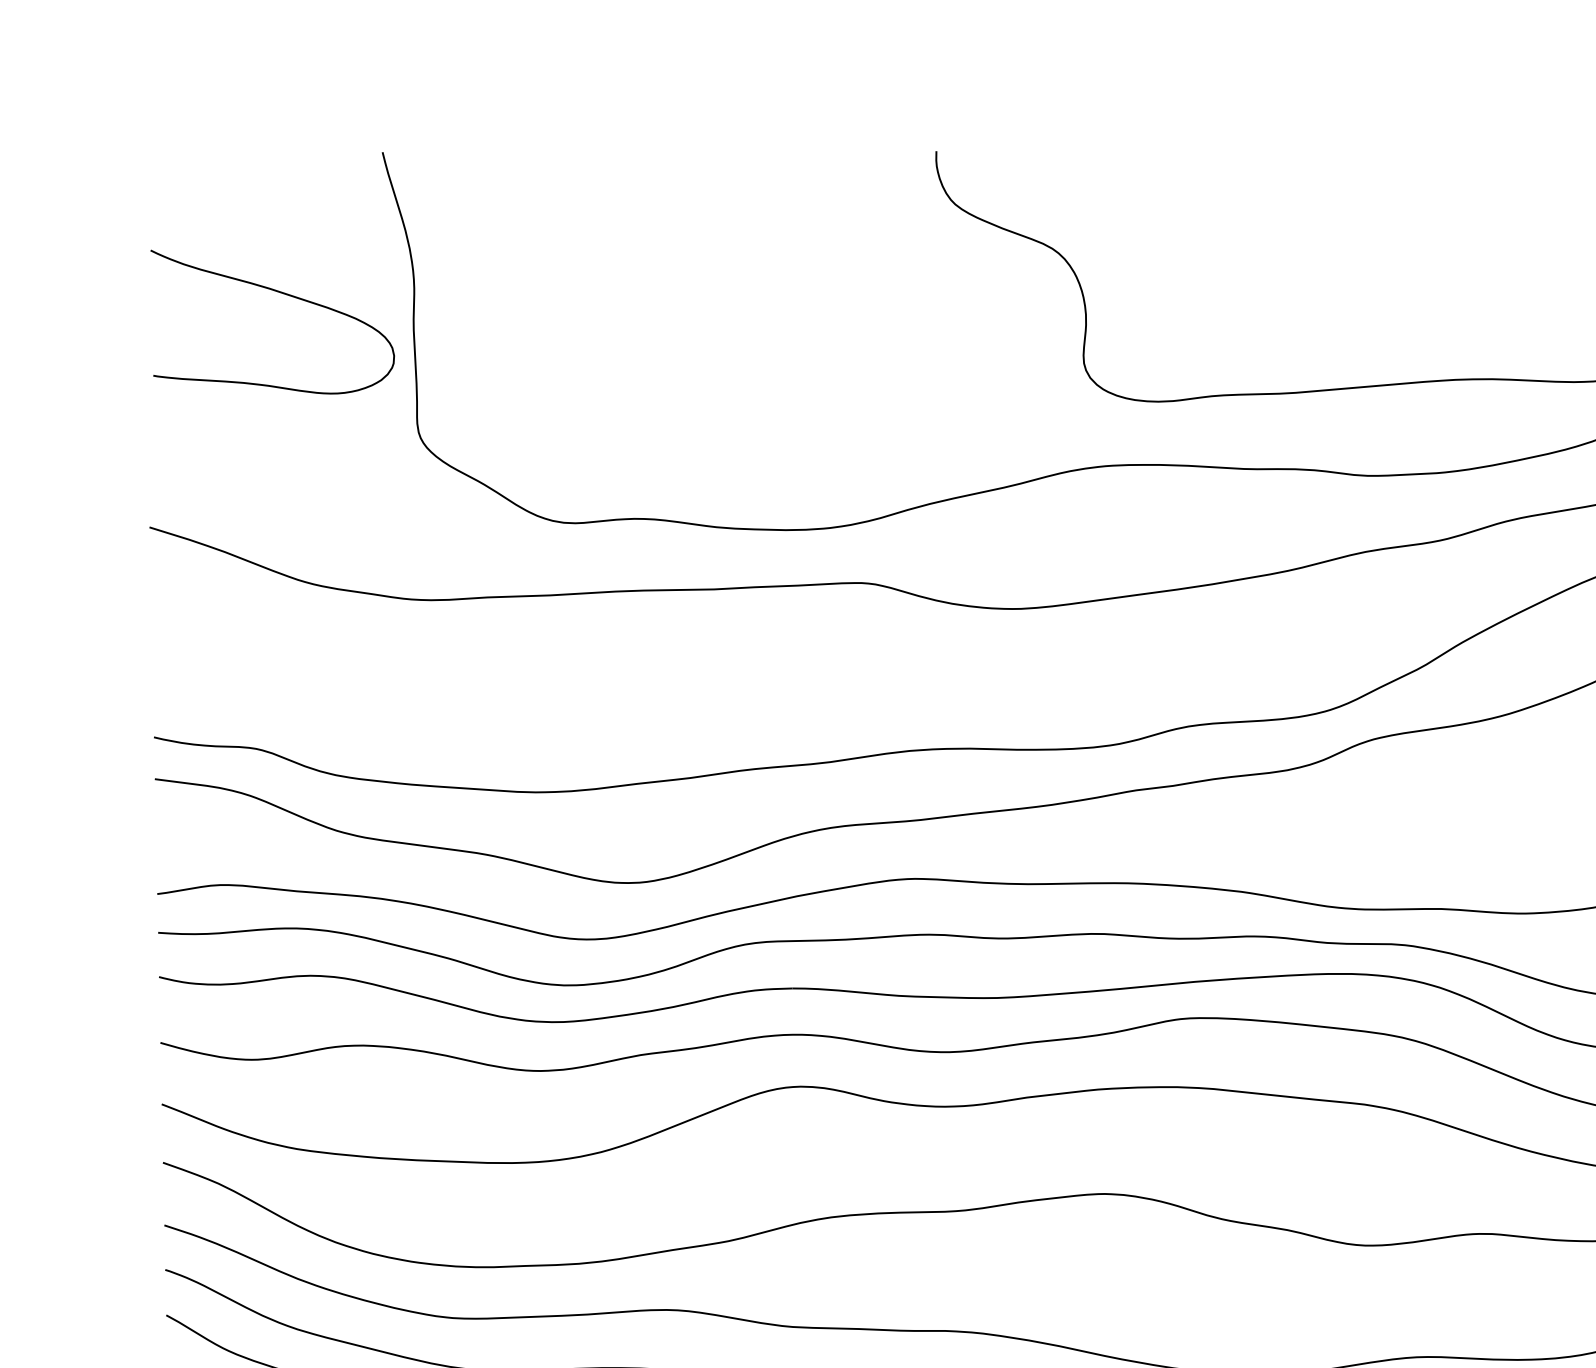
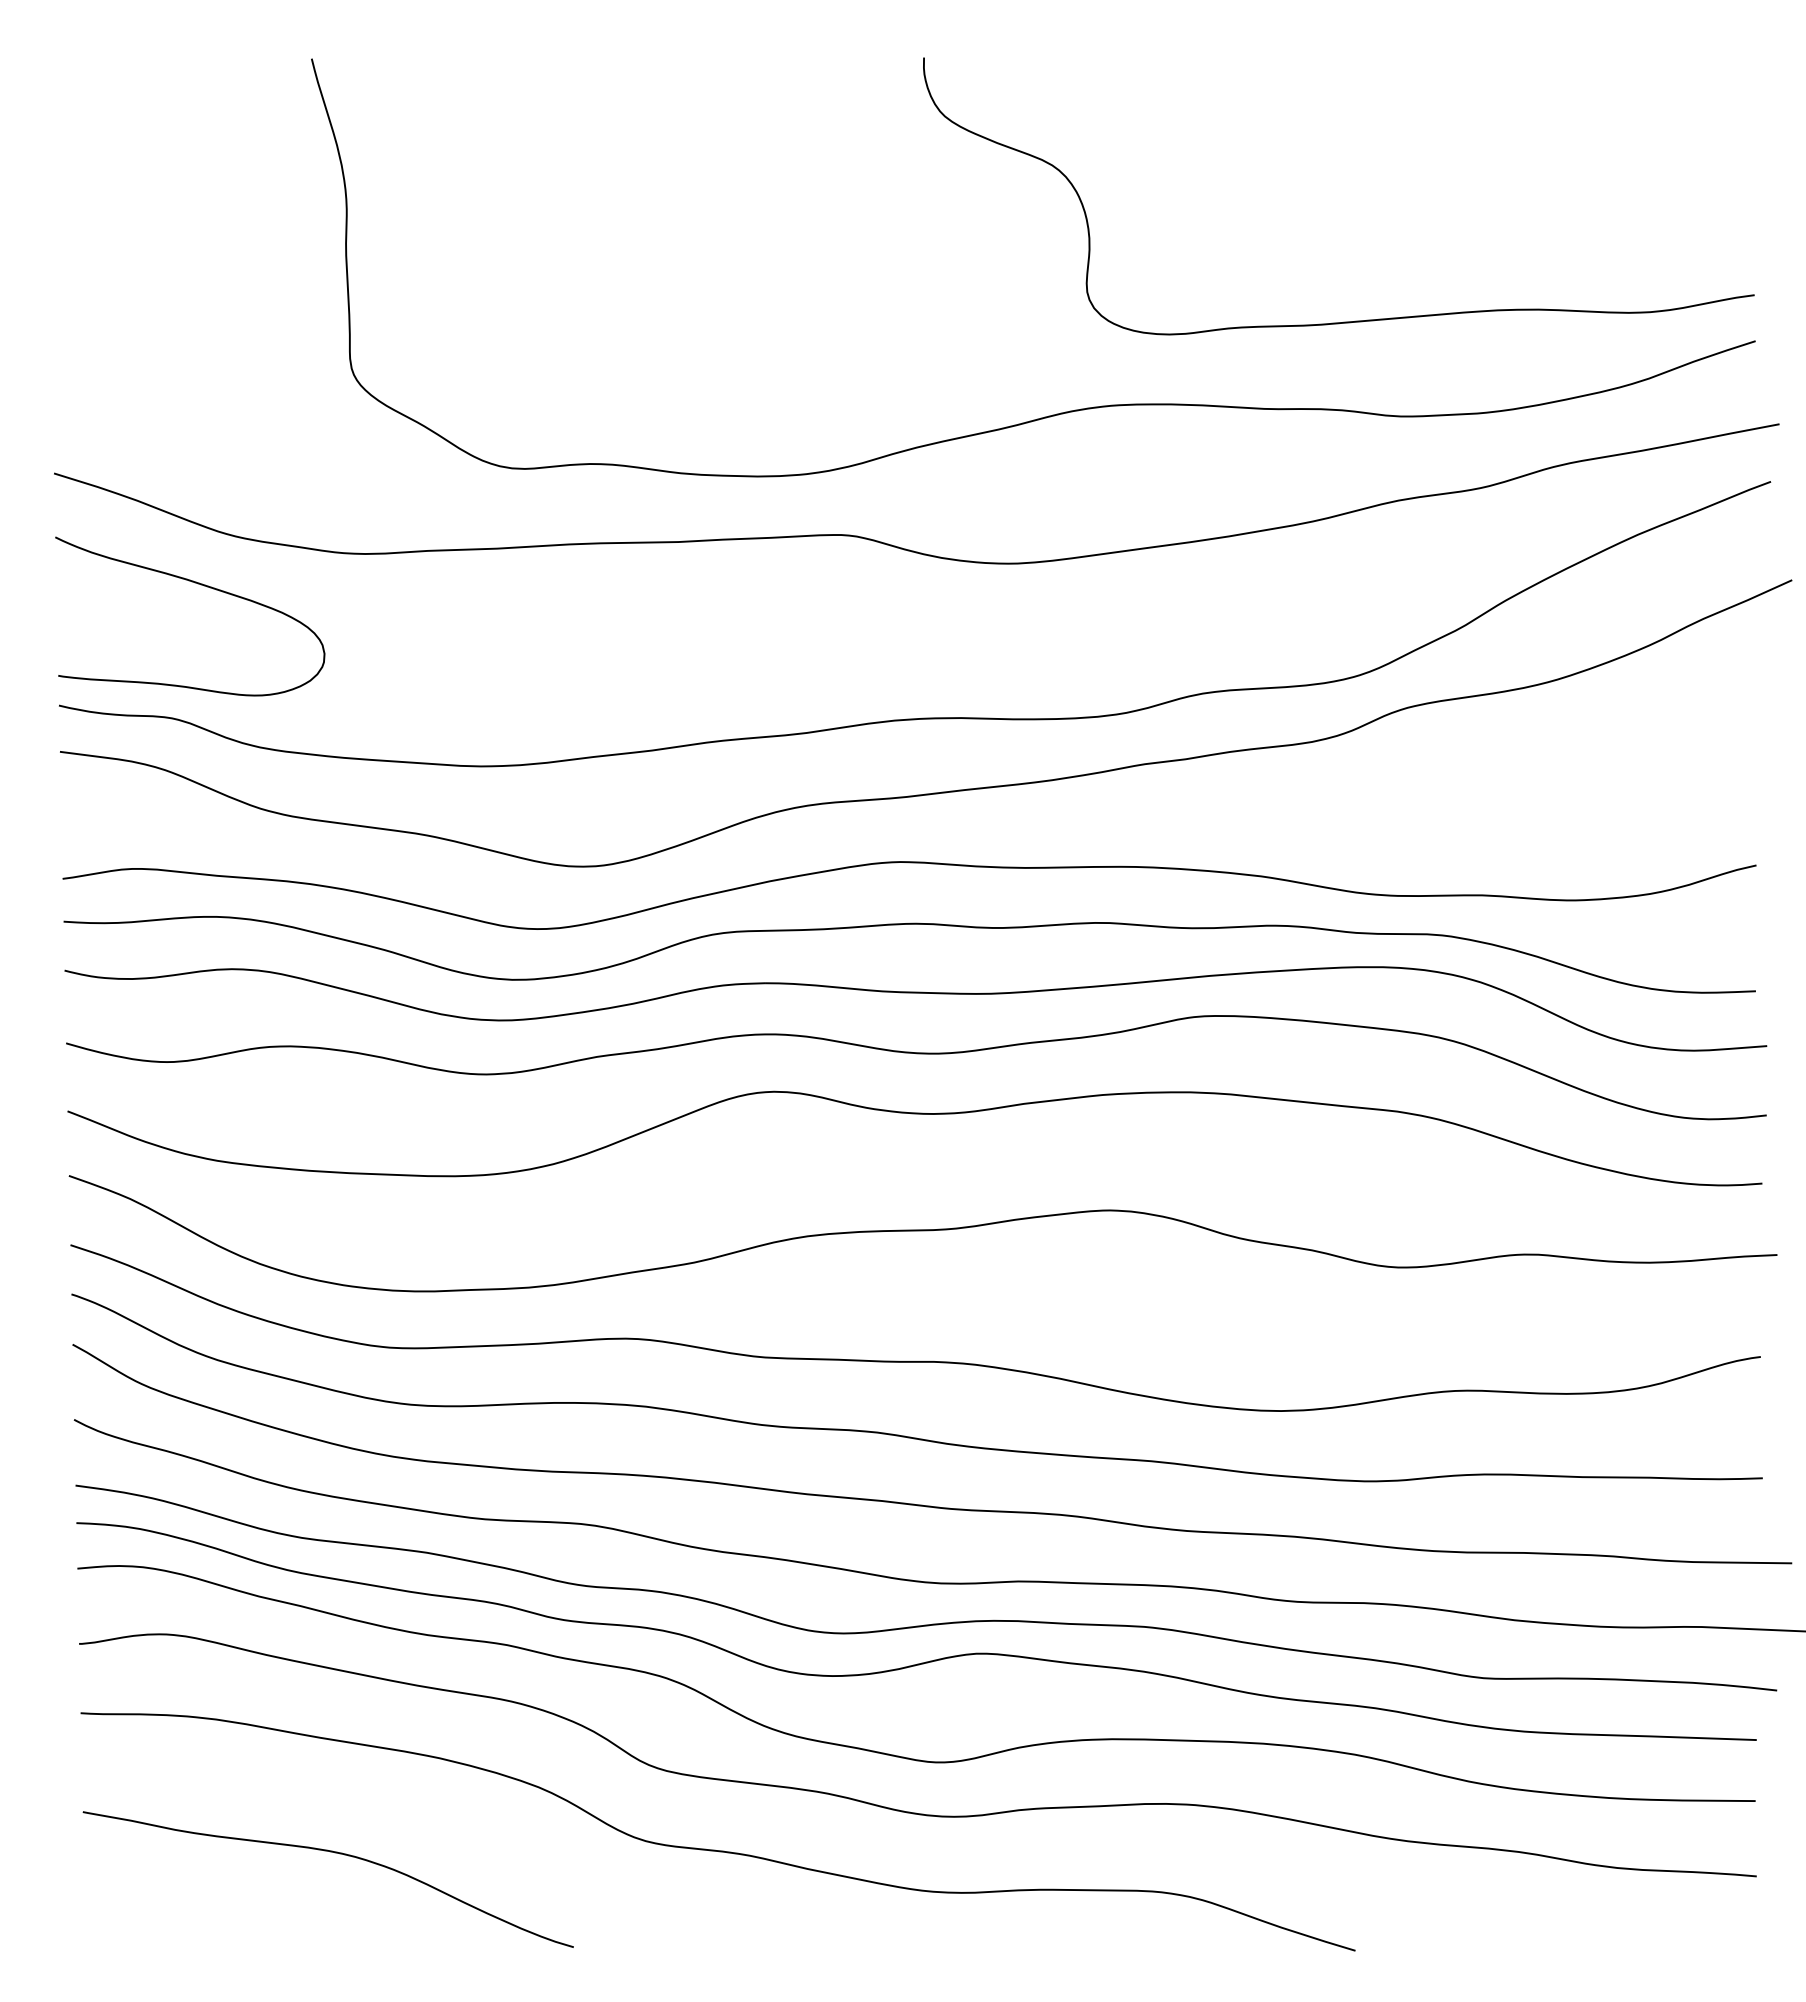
curve: (282, 294) -> (201, 585), moved

